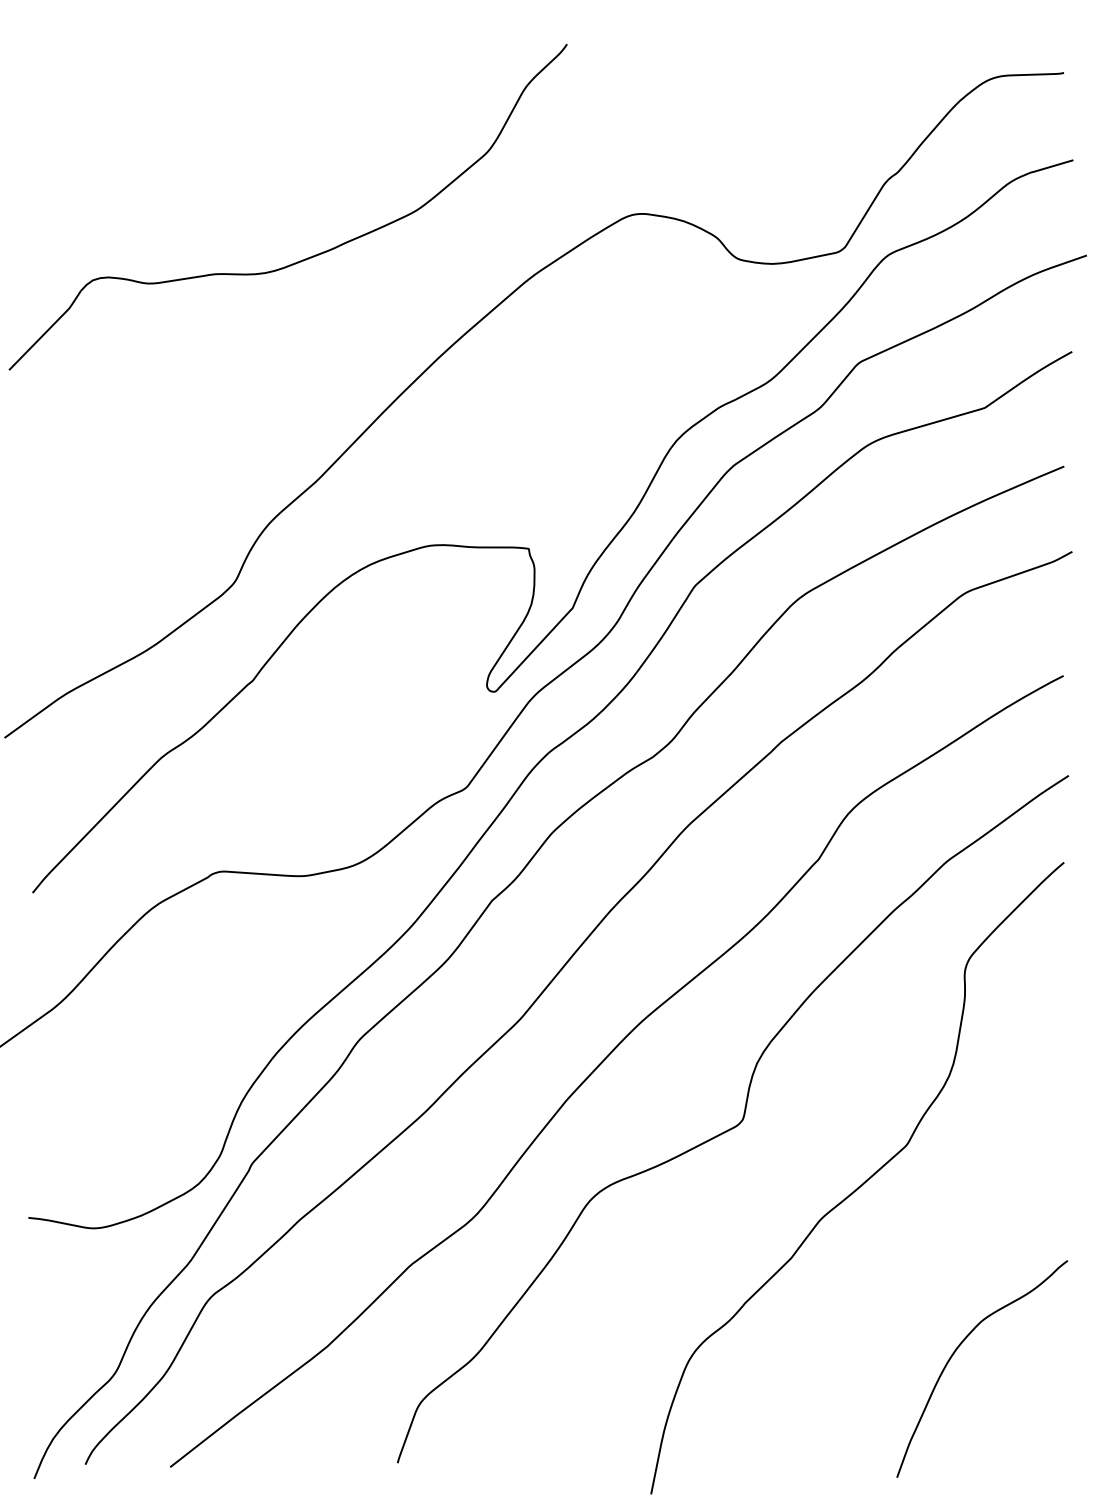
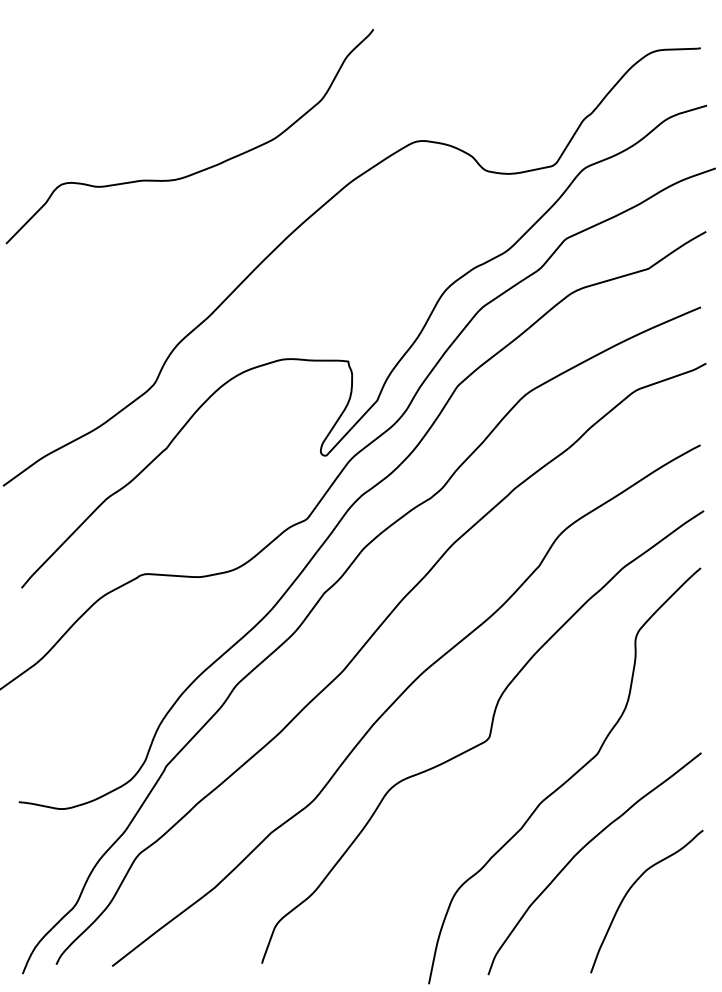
curve: (882, 1291) -> (581, 850), added

